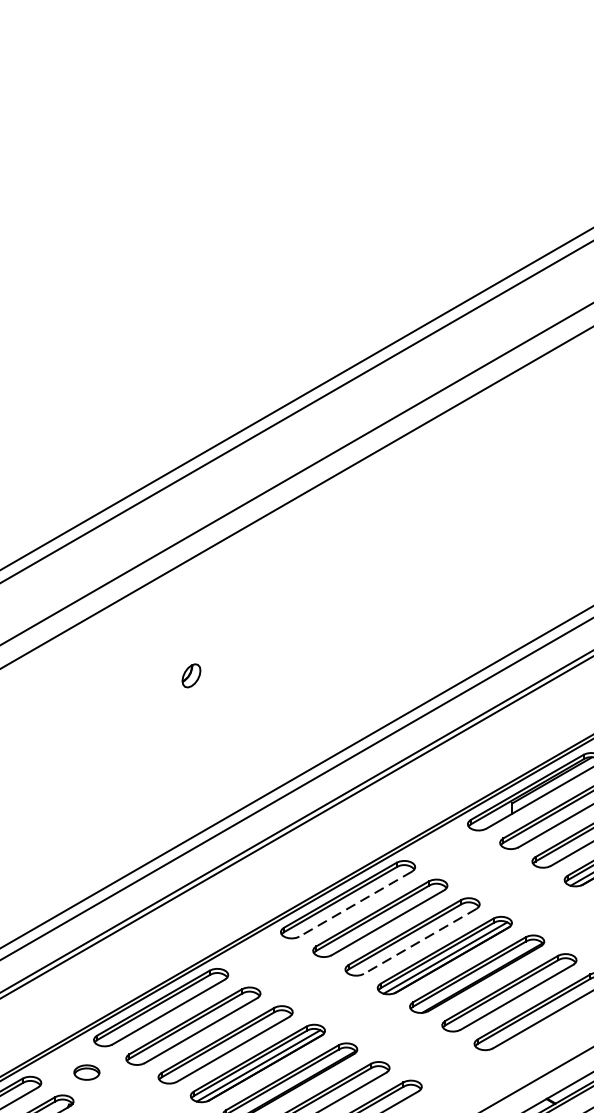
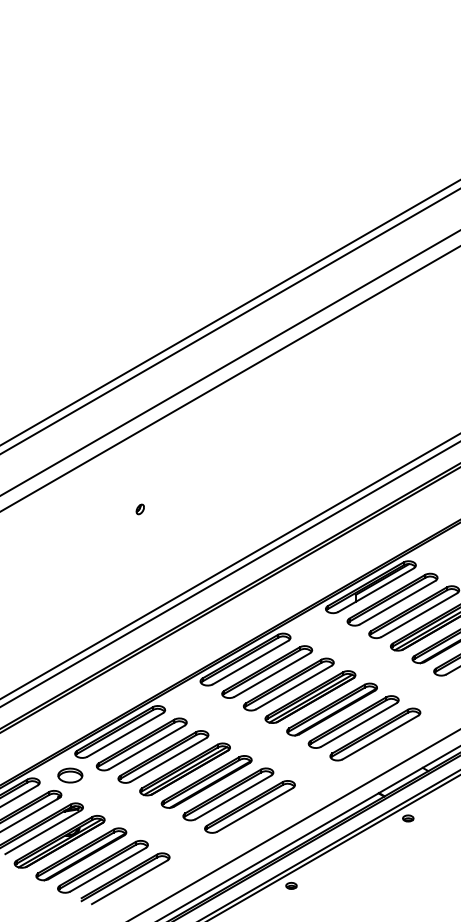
part: (189, 675) -> (139, 509), size x0.62
line: (355, 904) -> (250, 662), dashed -> solid
line: (419, 941) -> (293, 687), dashed -> solid
part: (87, 1072) -> (70, 775), size x1.43

